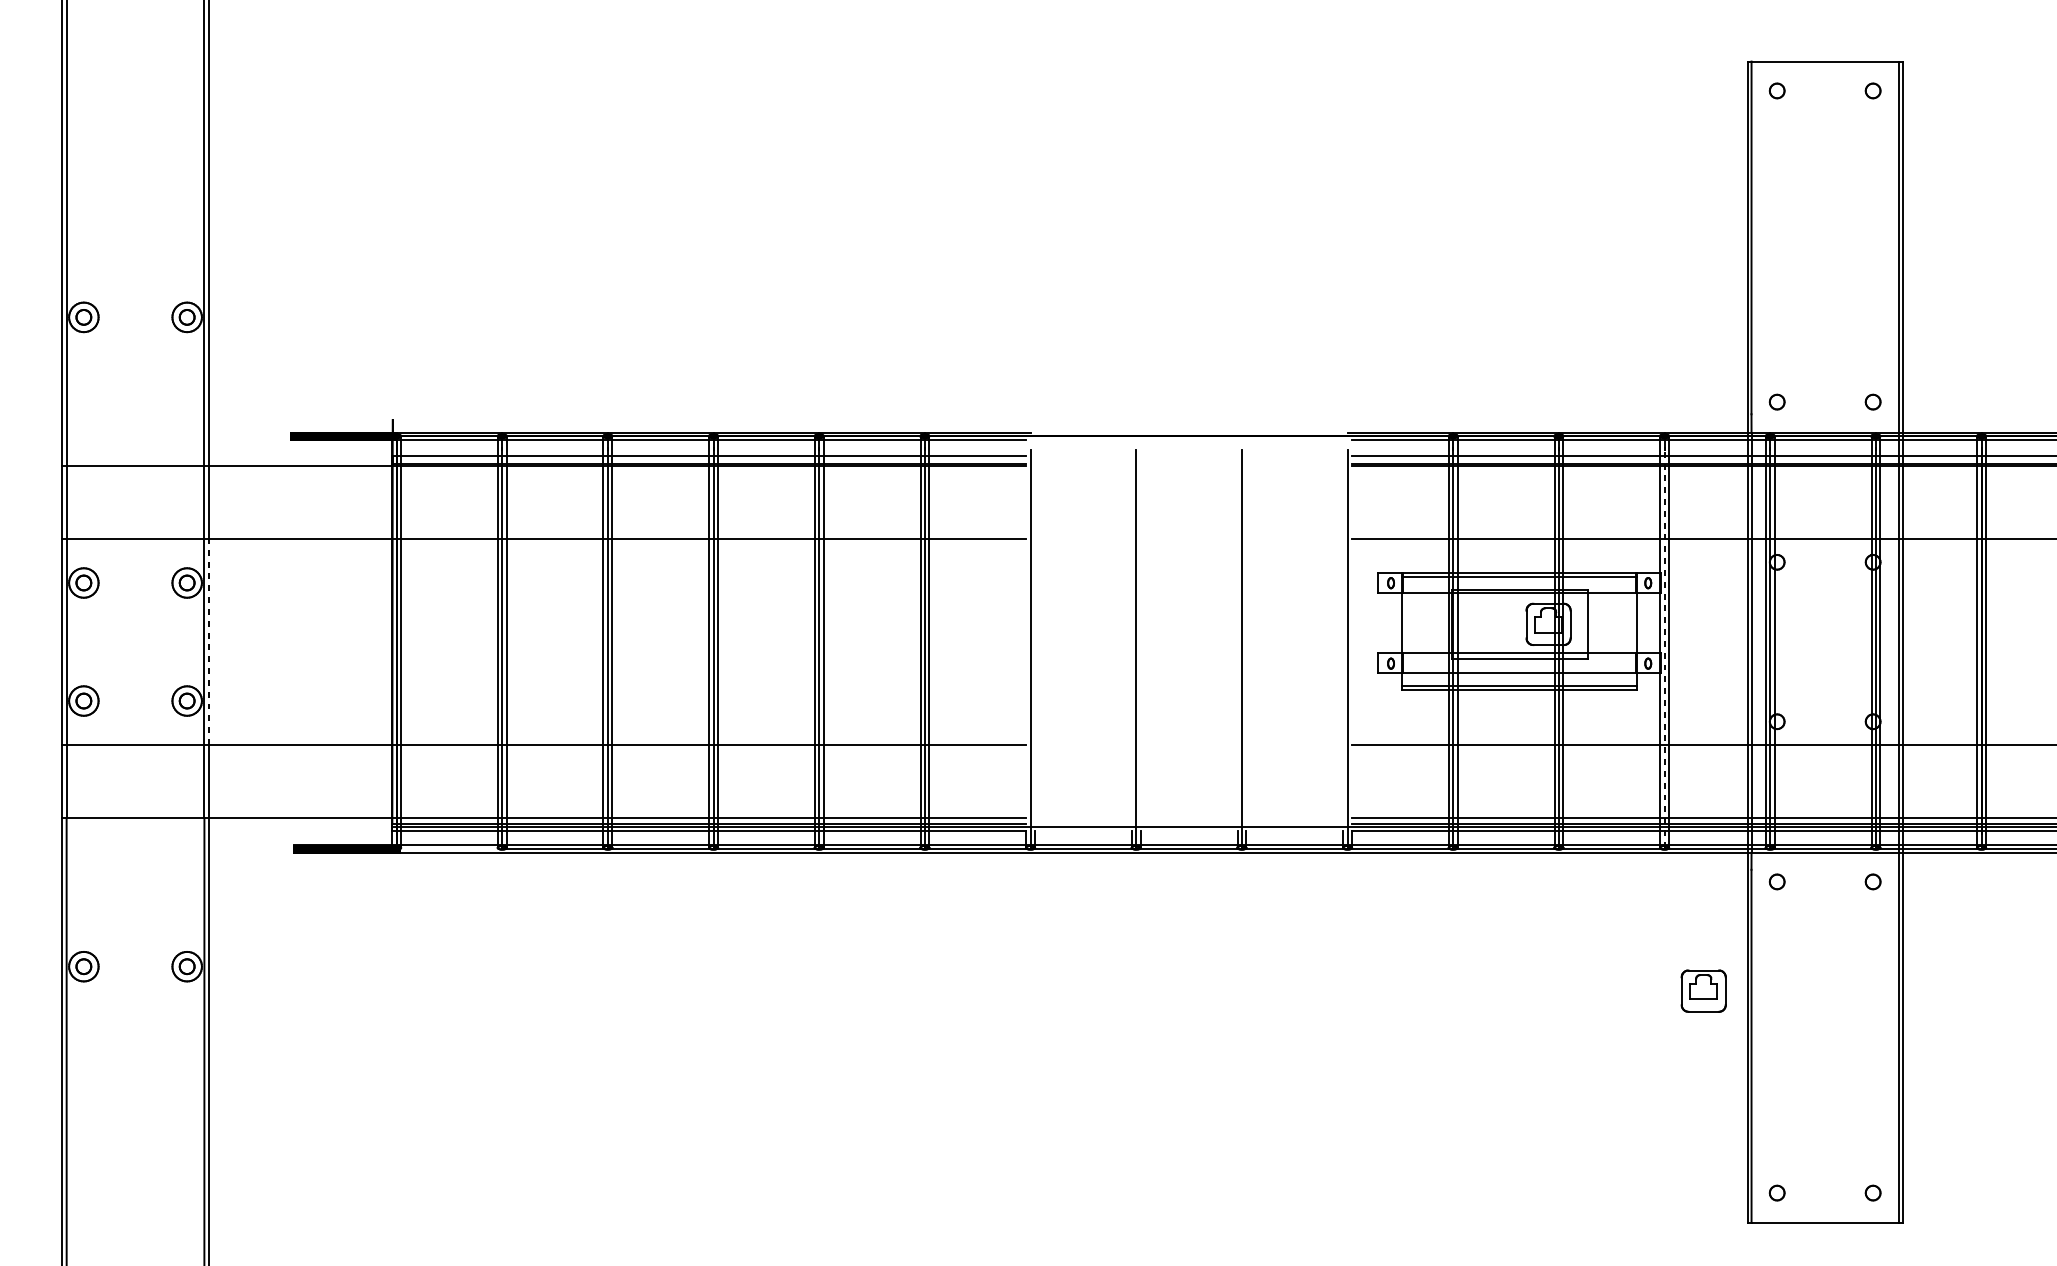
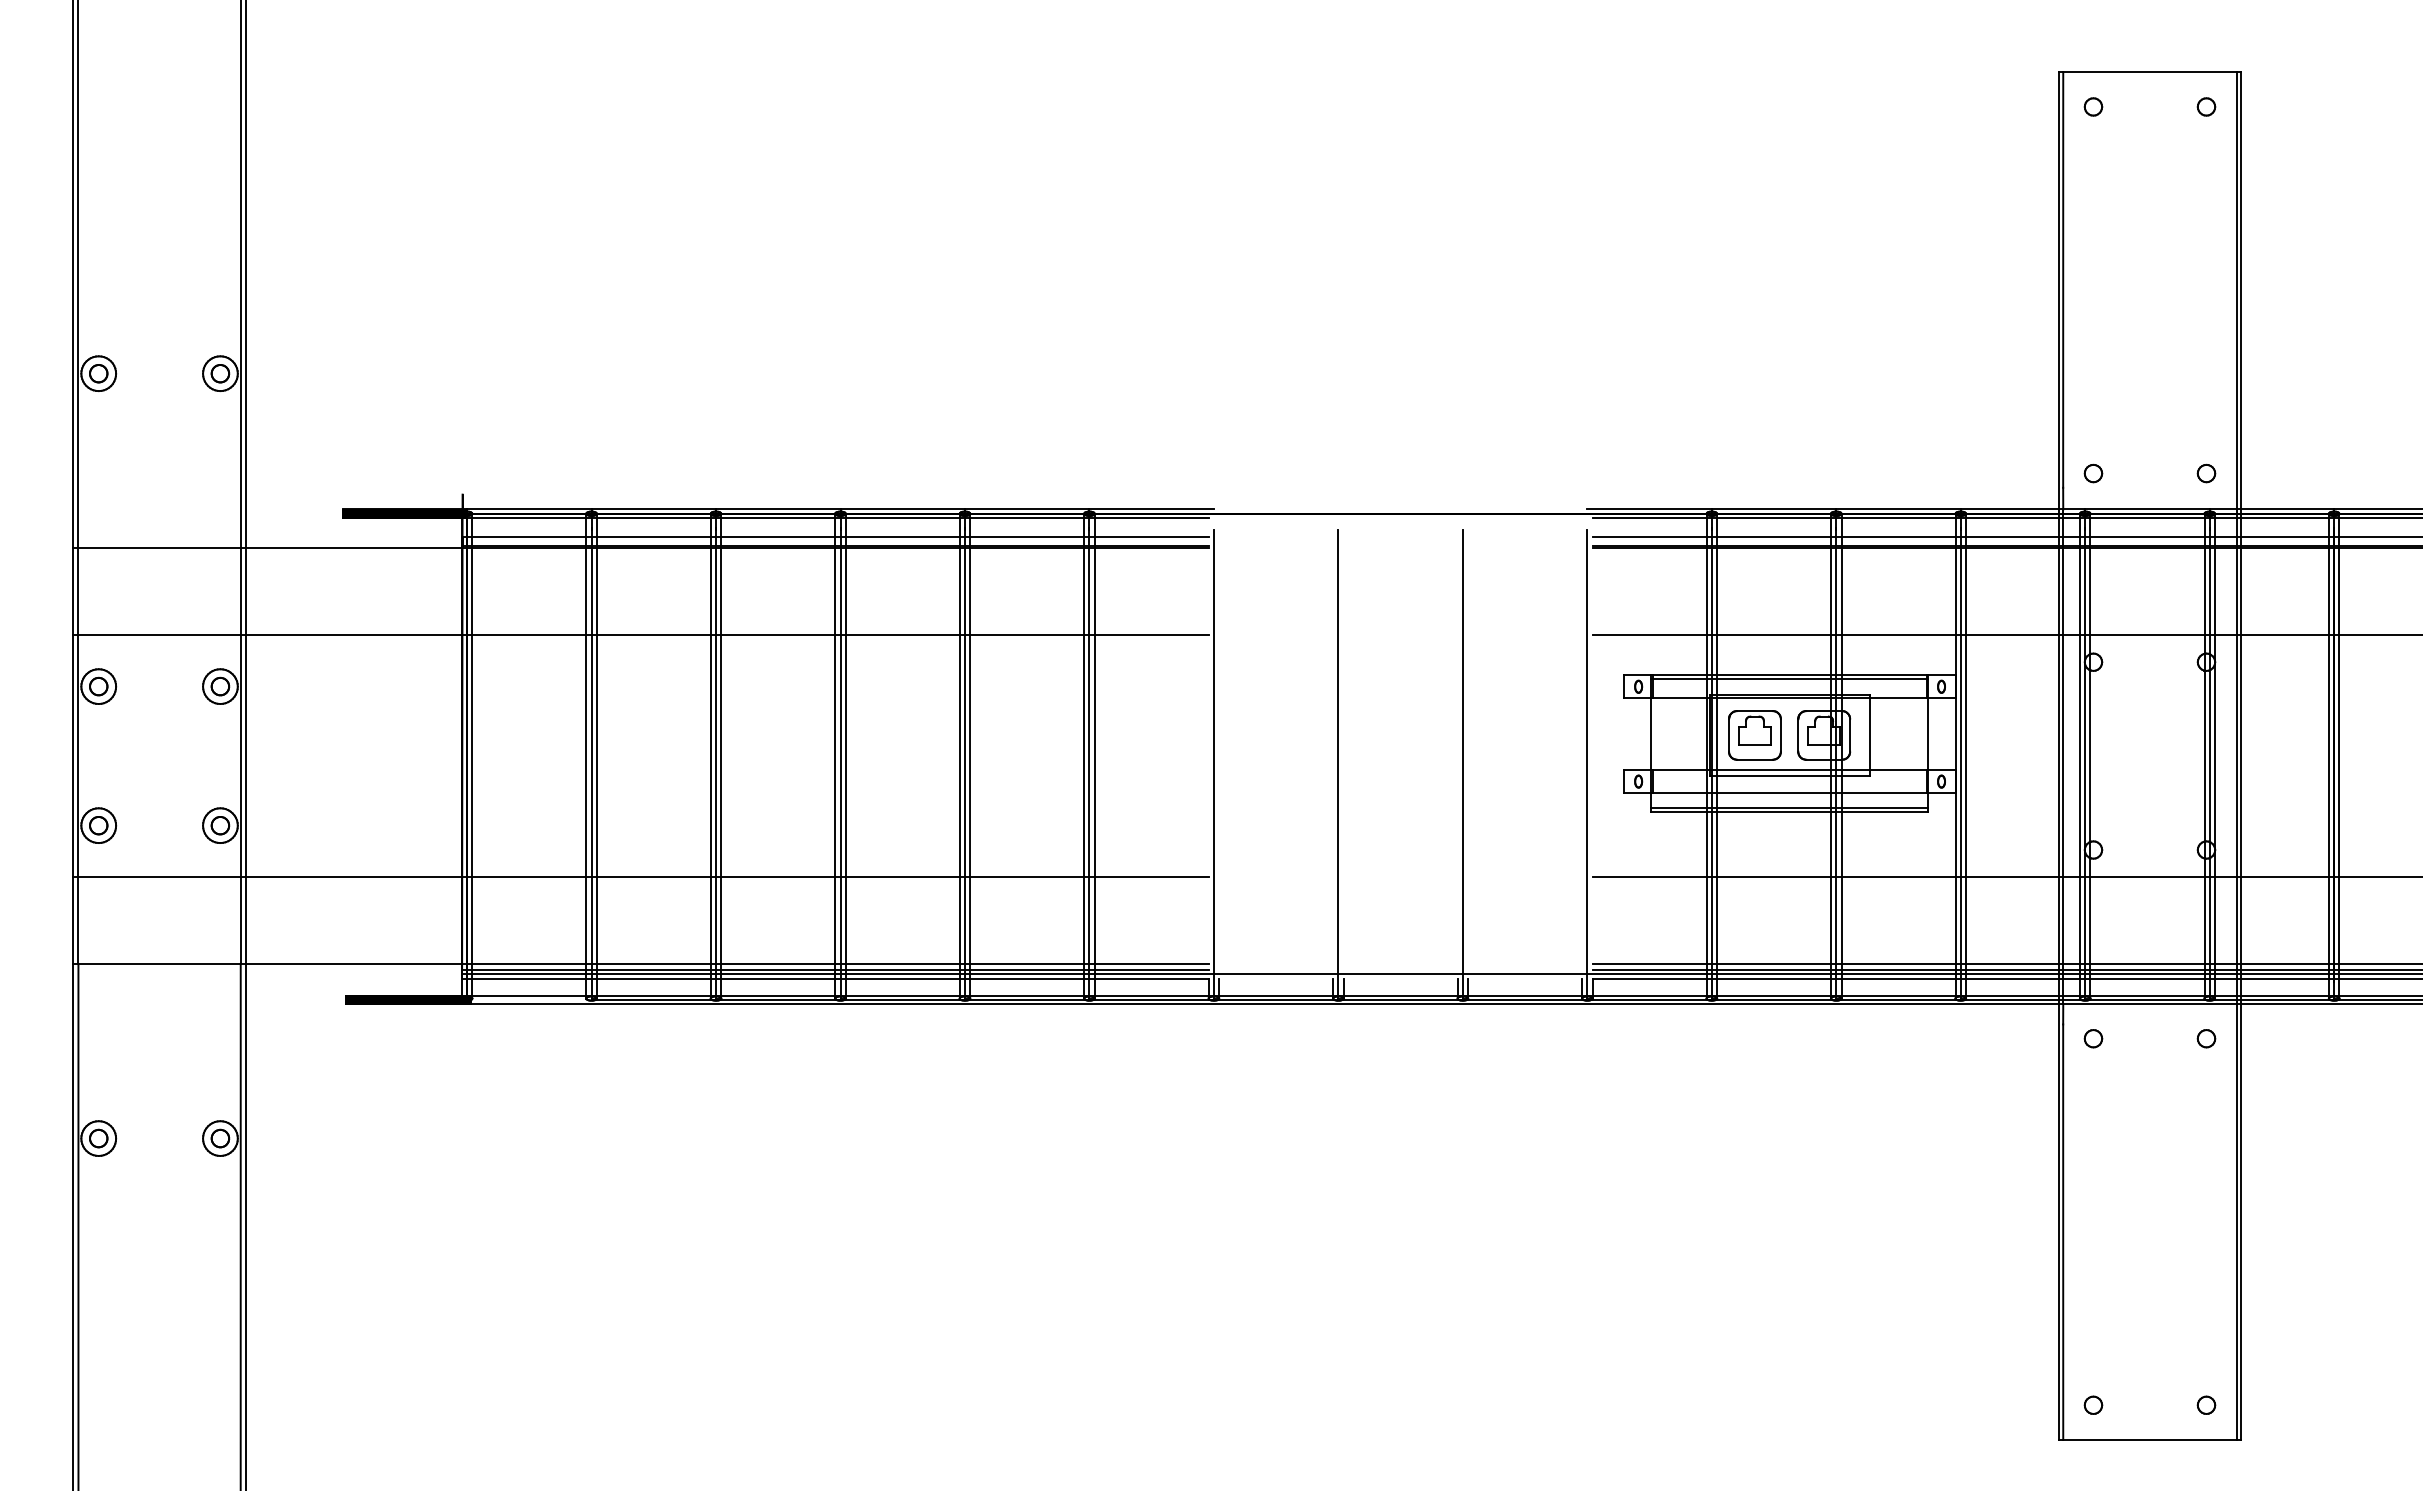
line: (209, 641) -> (246, 755), dashed -> solid
line: (1664, 648) -> (1960, 763), dashed -> solid
part: (1703, 991) -> (1754, 735), moved

